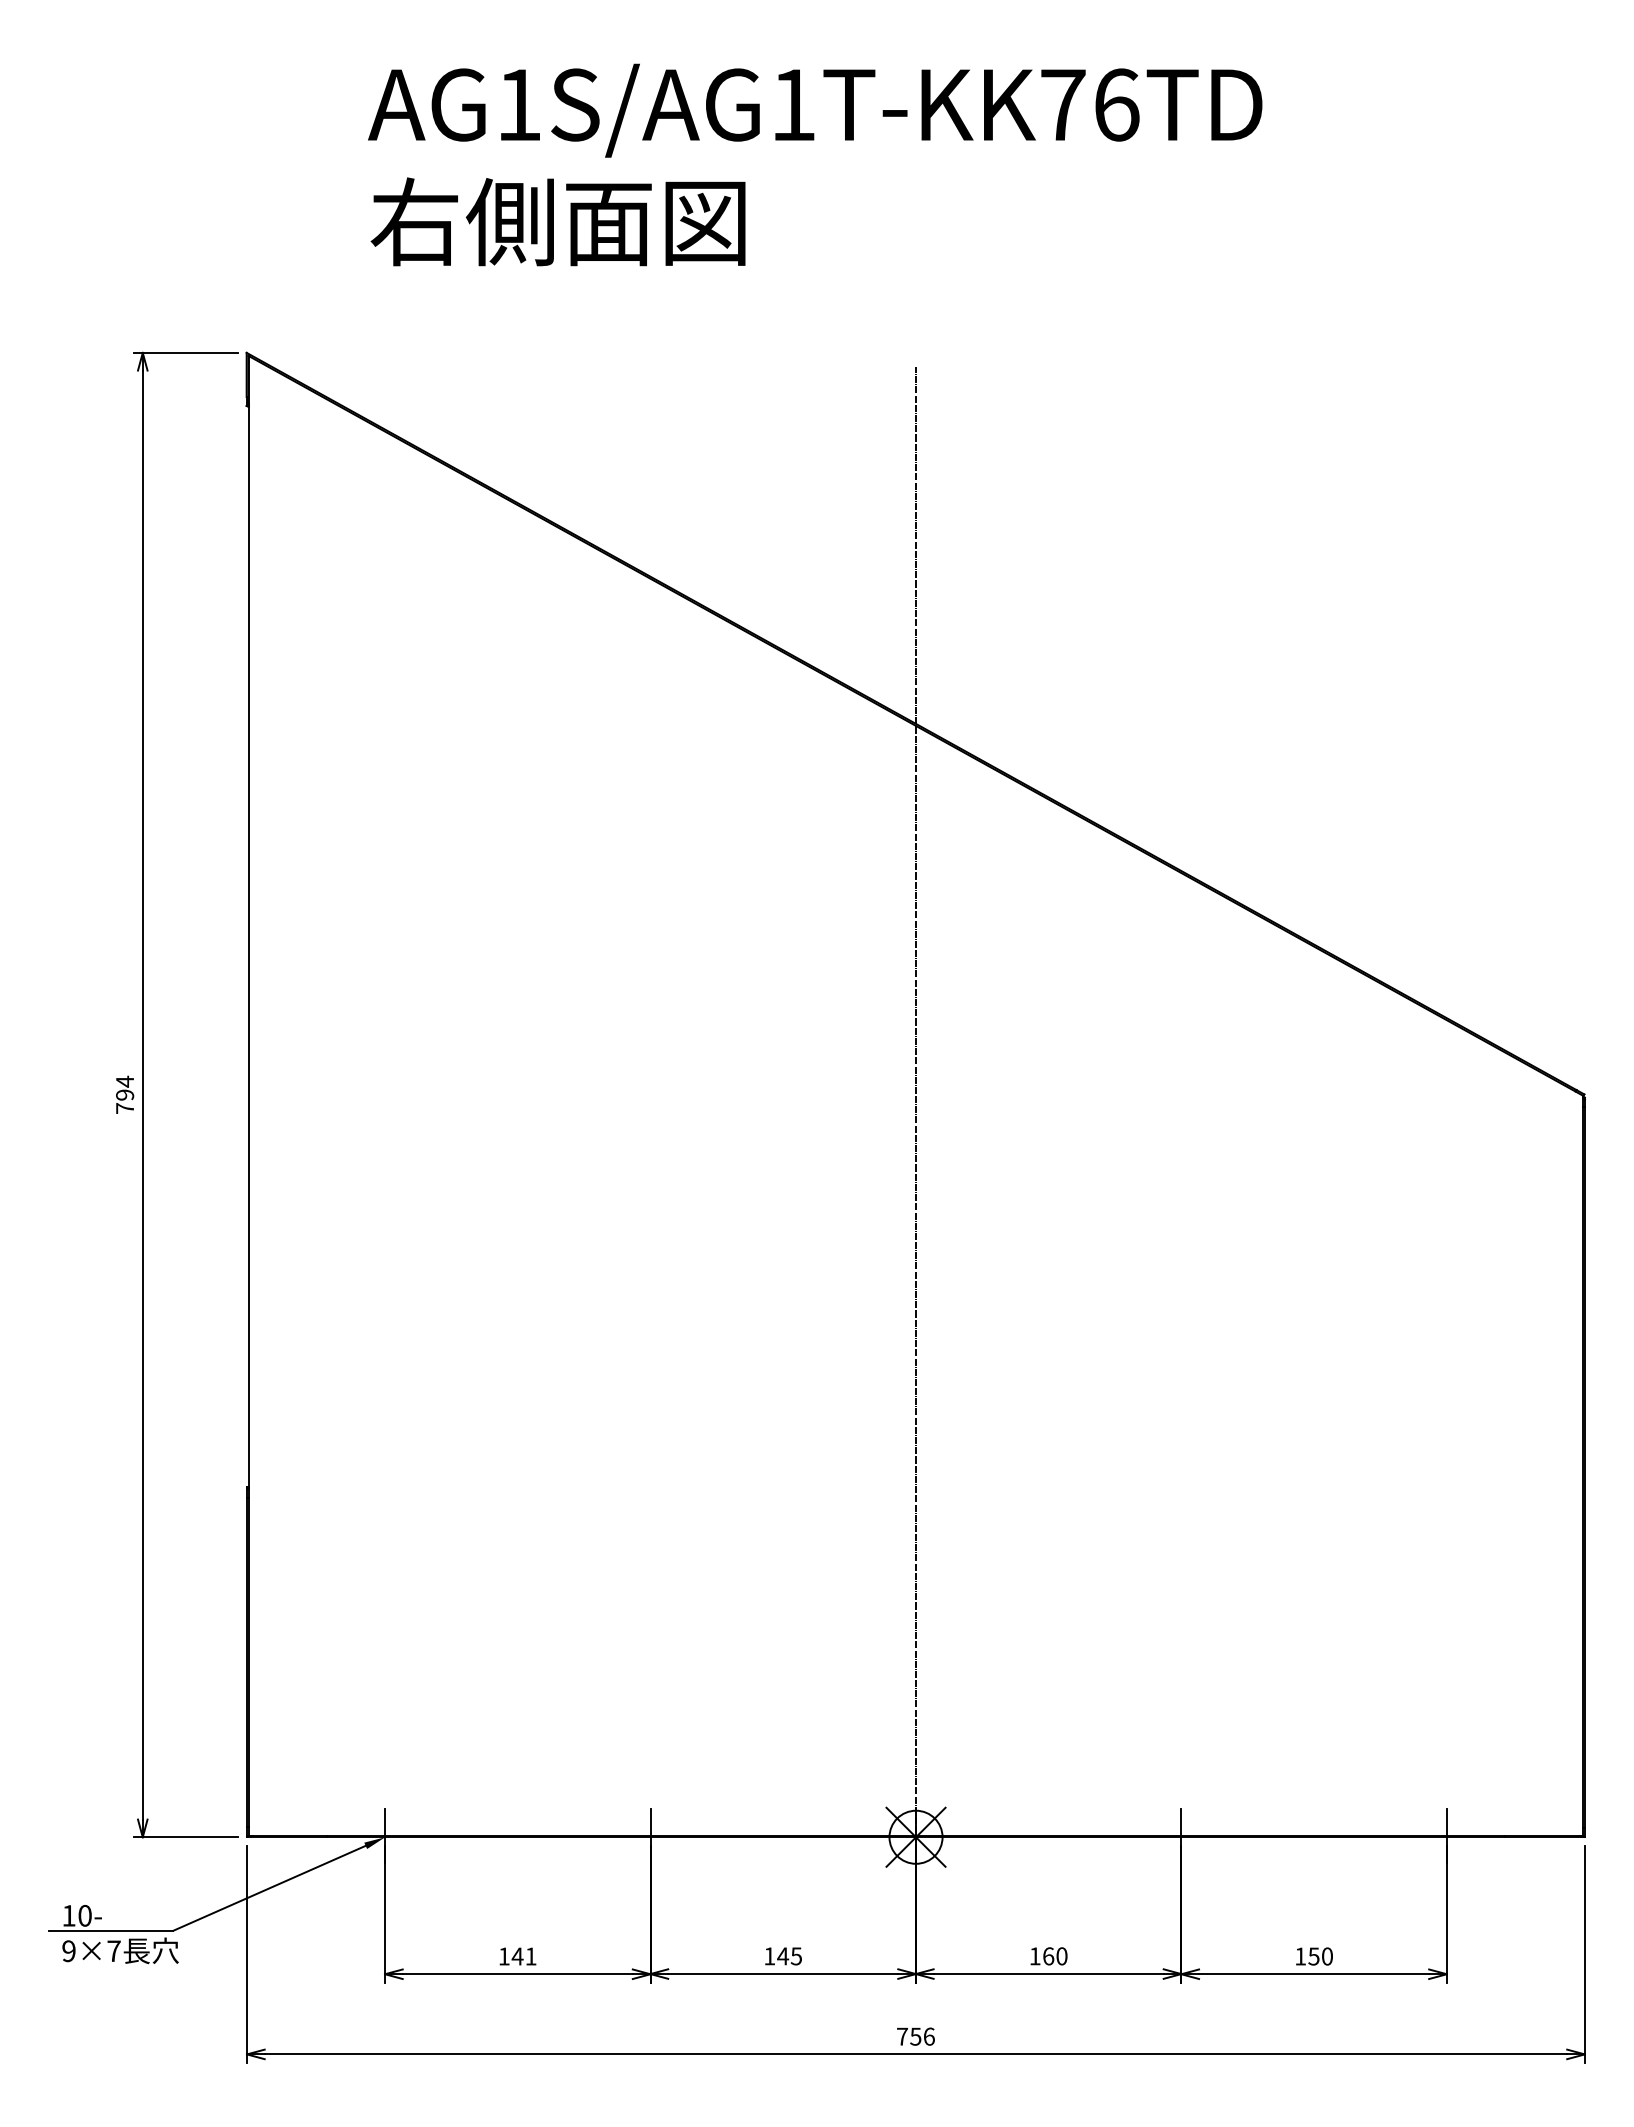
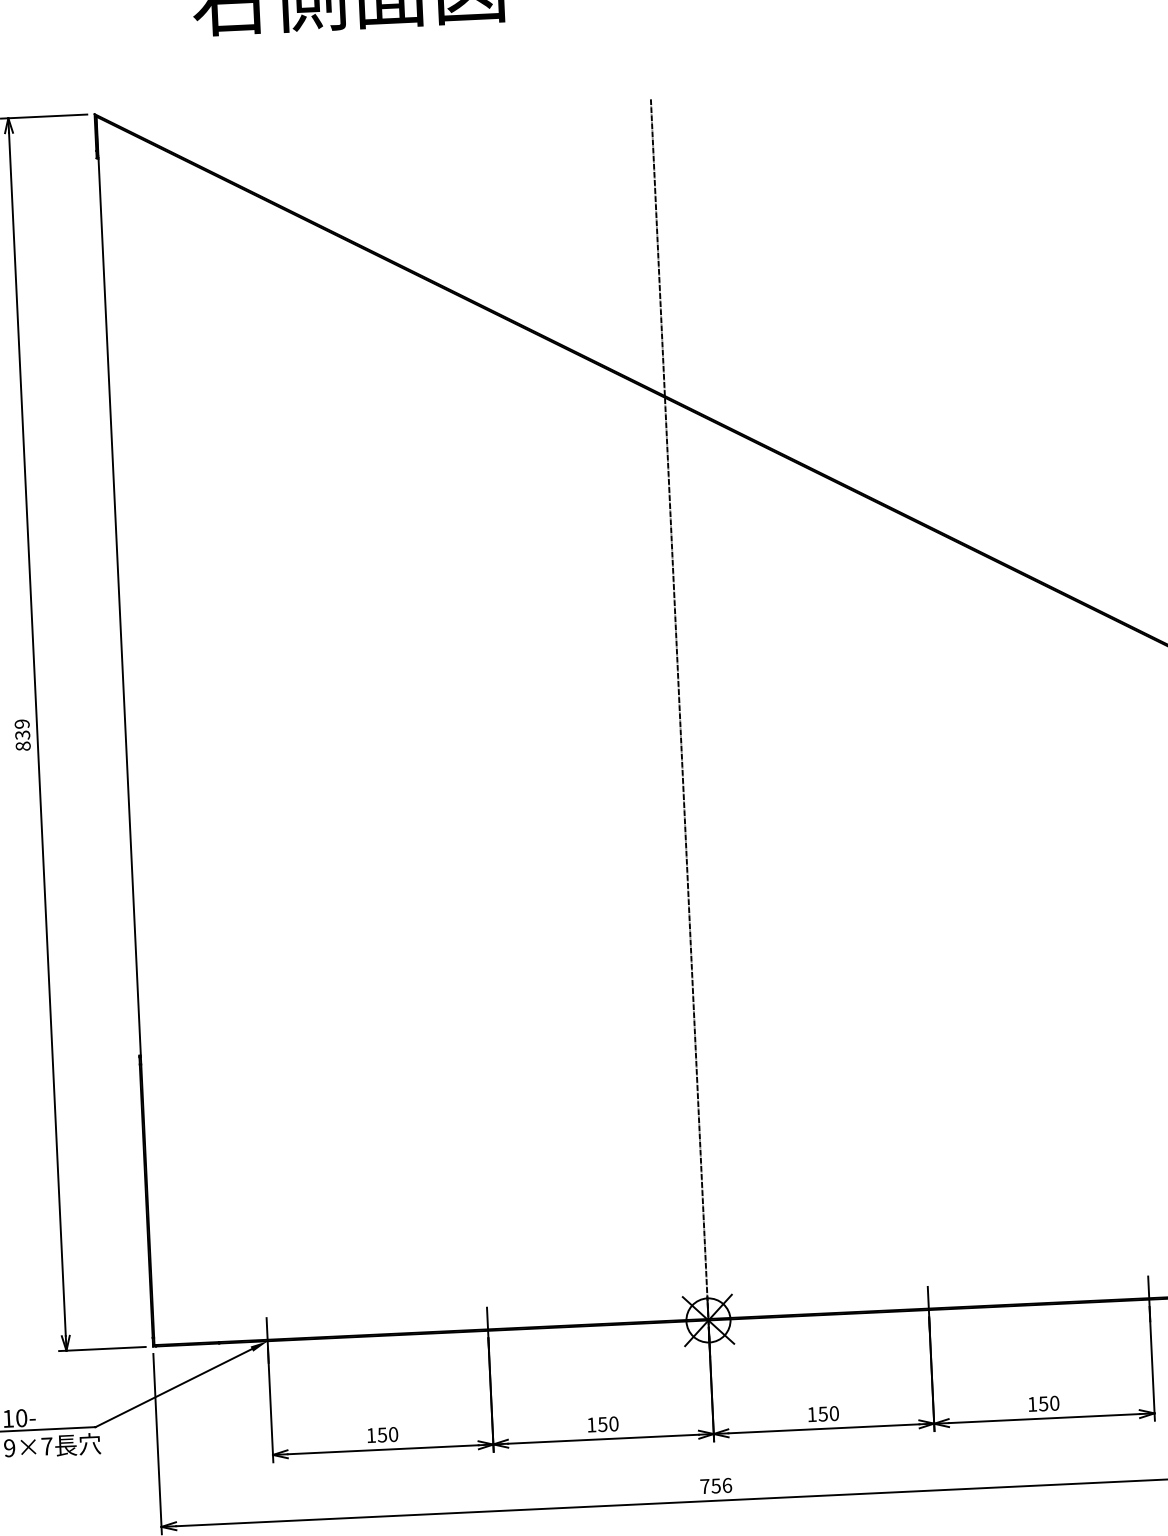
text: (125, 1094) -> (23, 734), 794 -> 839
text: (523, 1956) -> (387, 1434), 141 -> 150
text: (789, 1956) -> (608, 1424), 145 -> 150
text: (1048, 1956) -> (823, 1414), 160 -> 150

